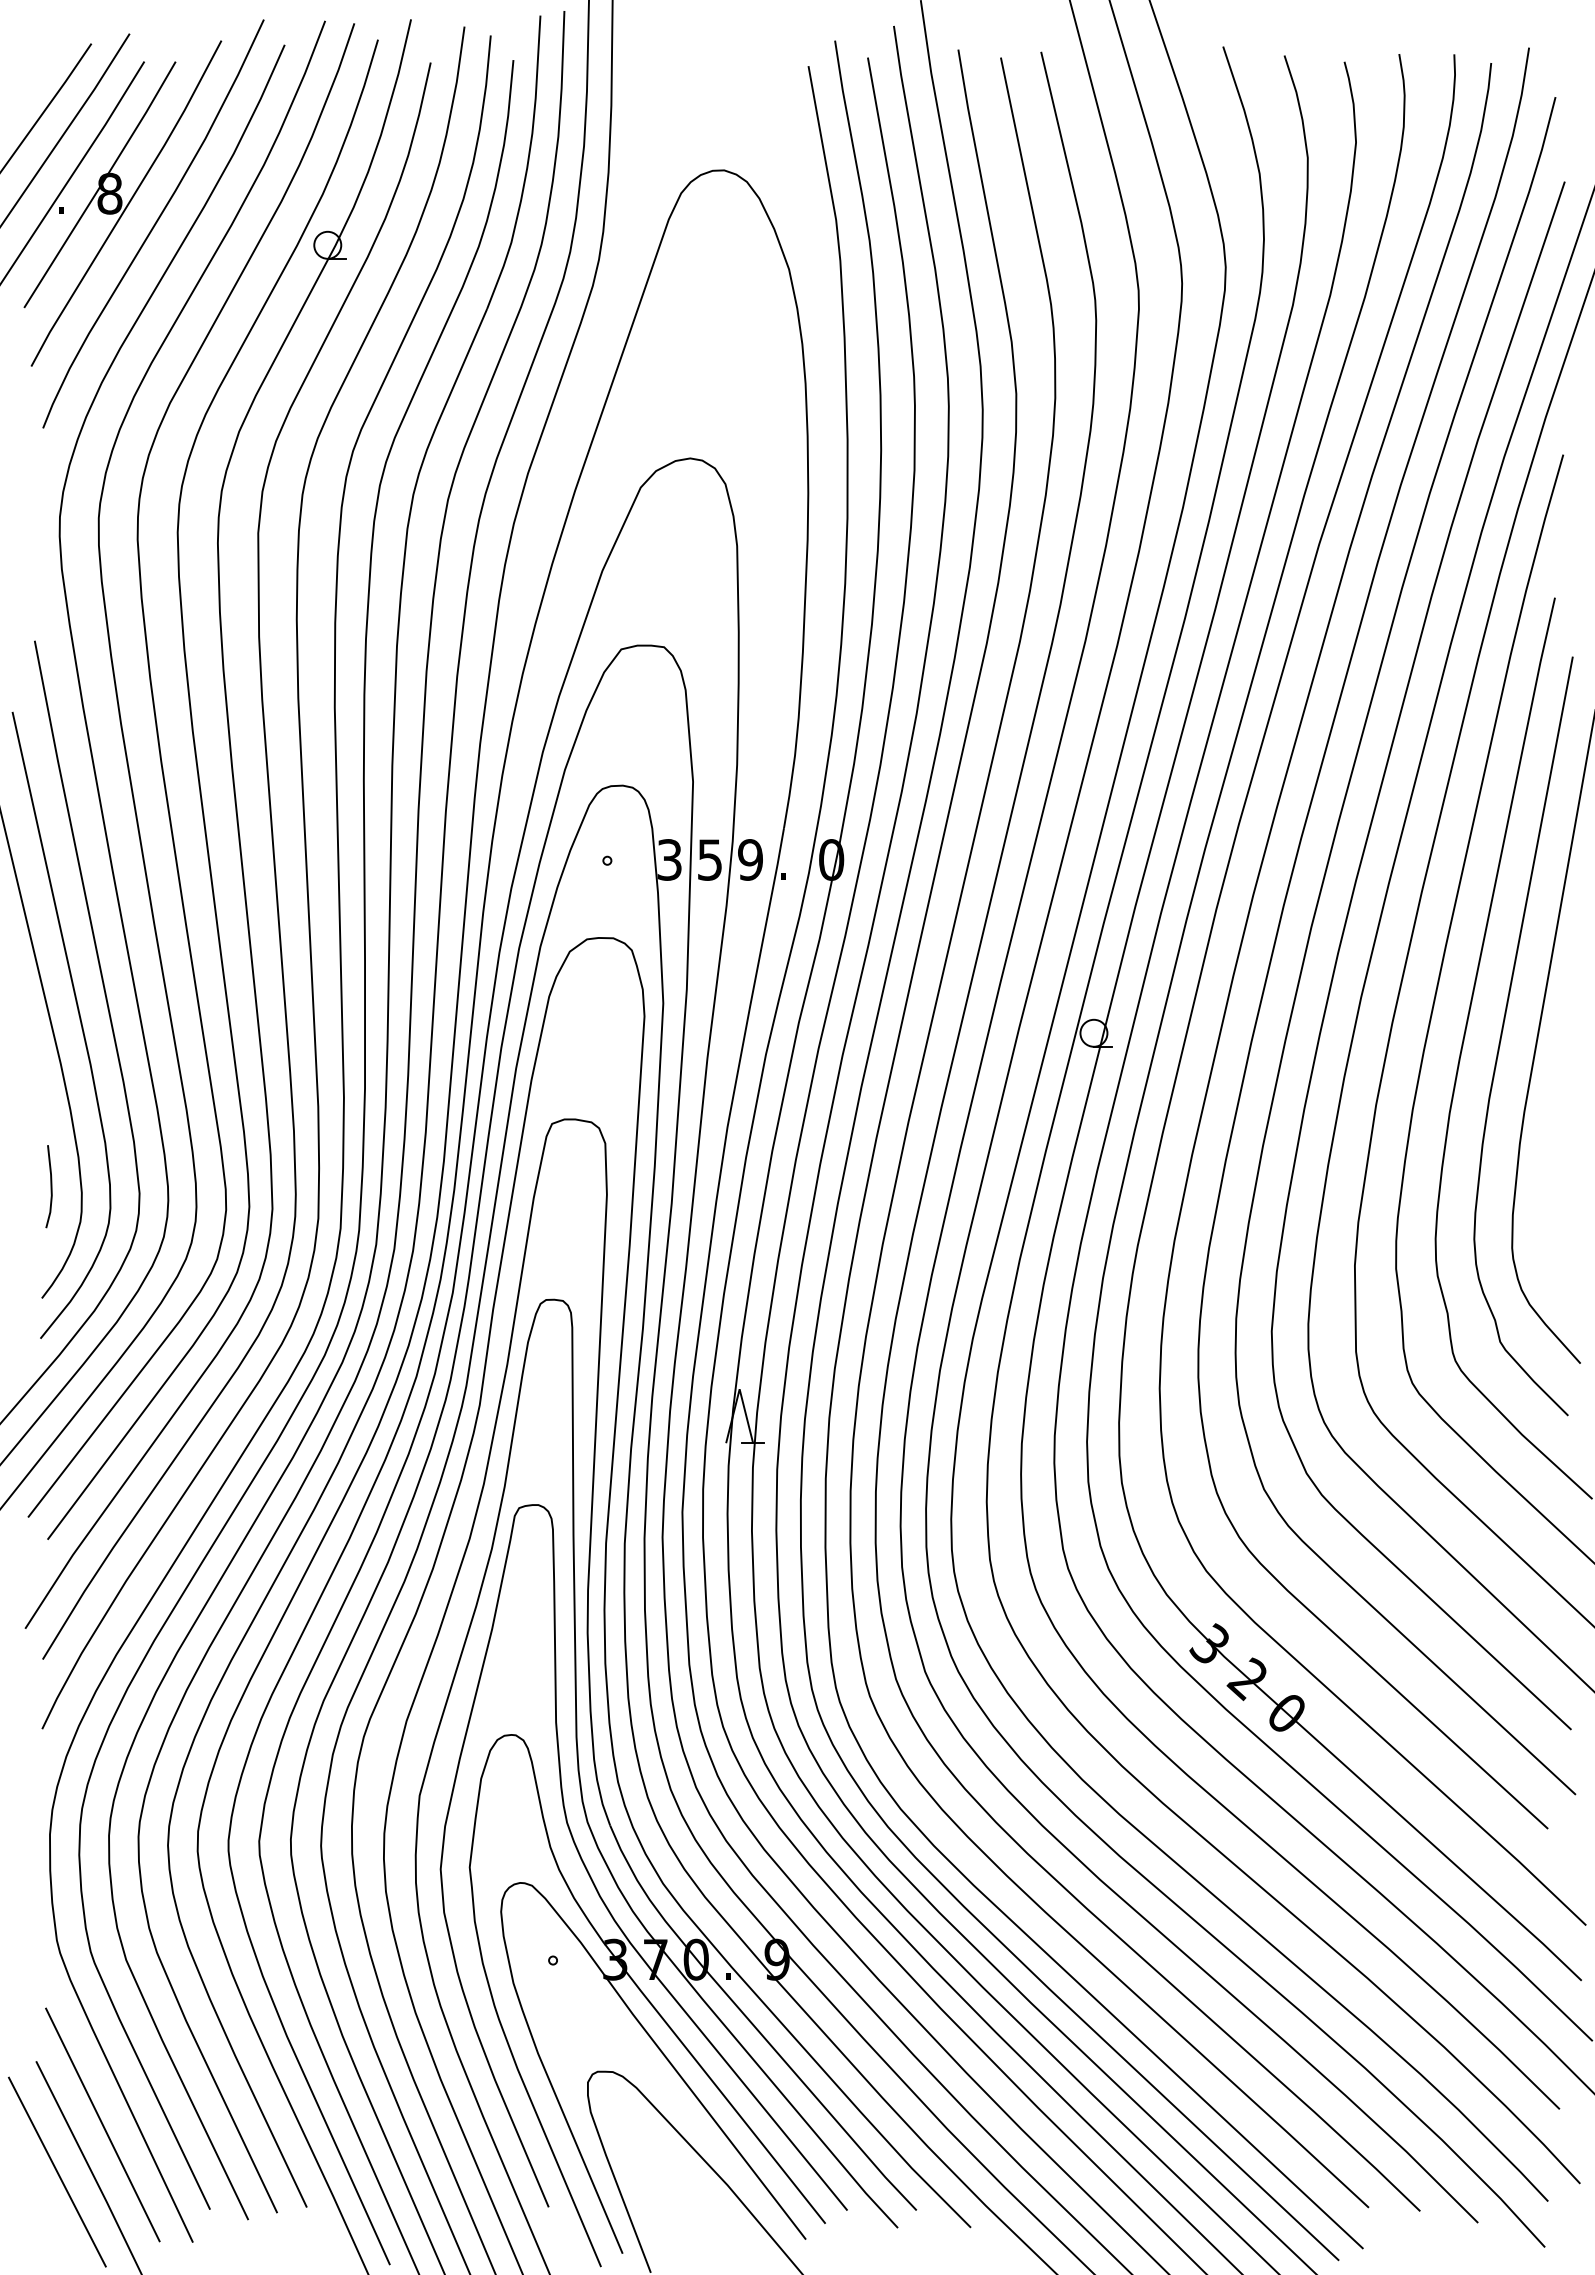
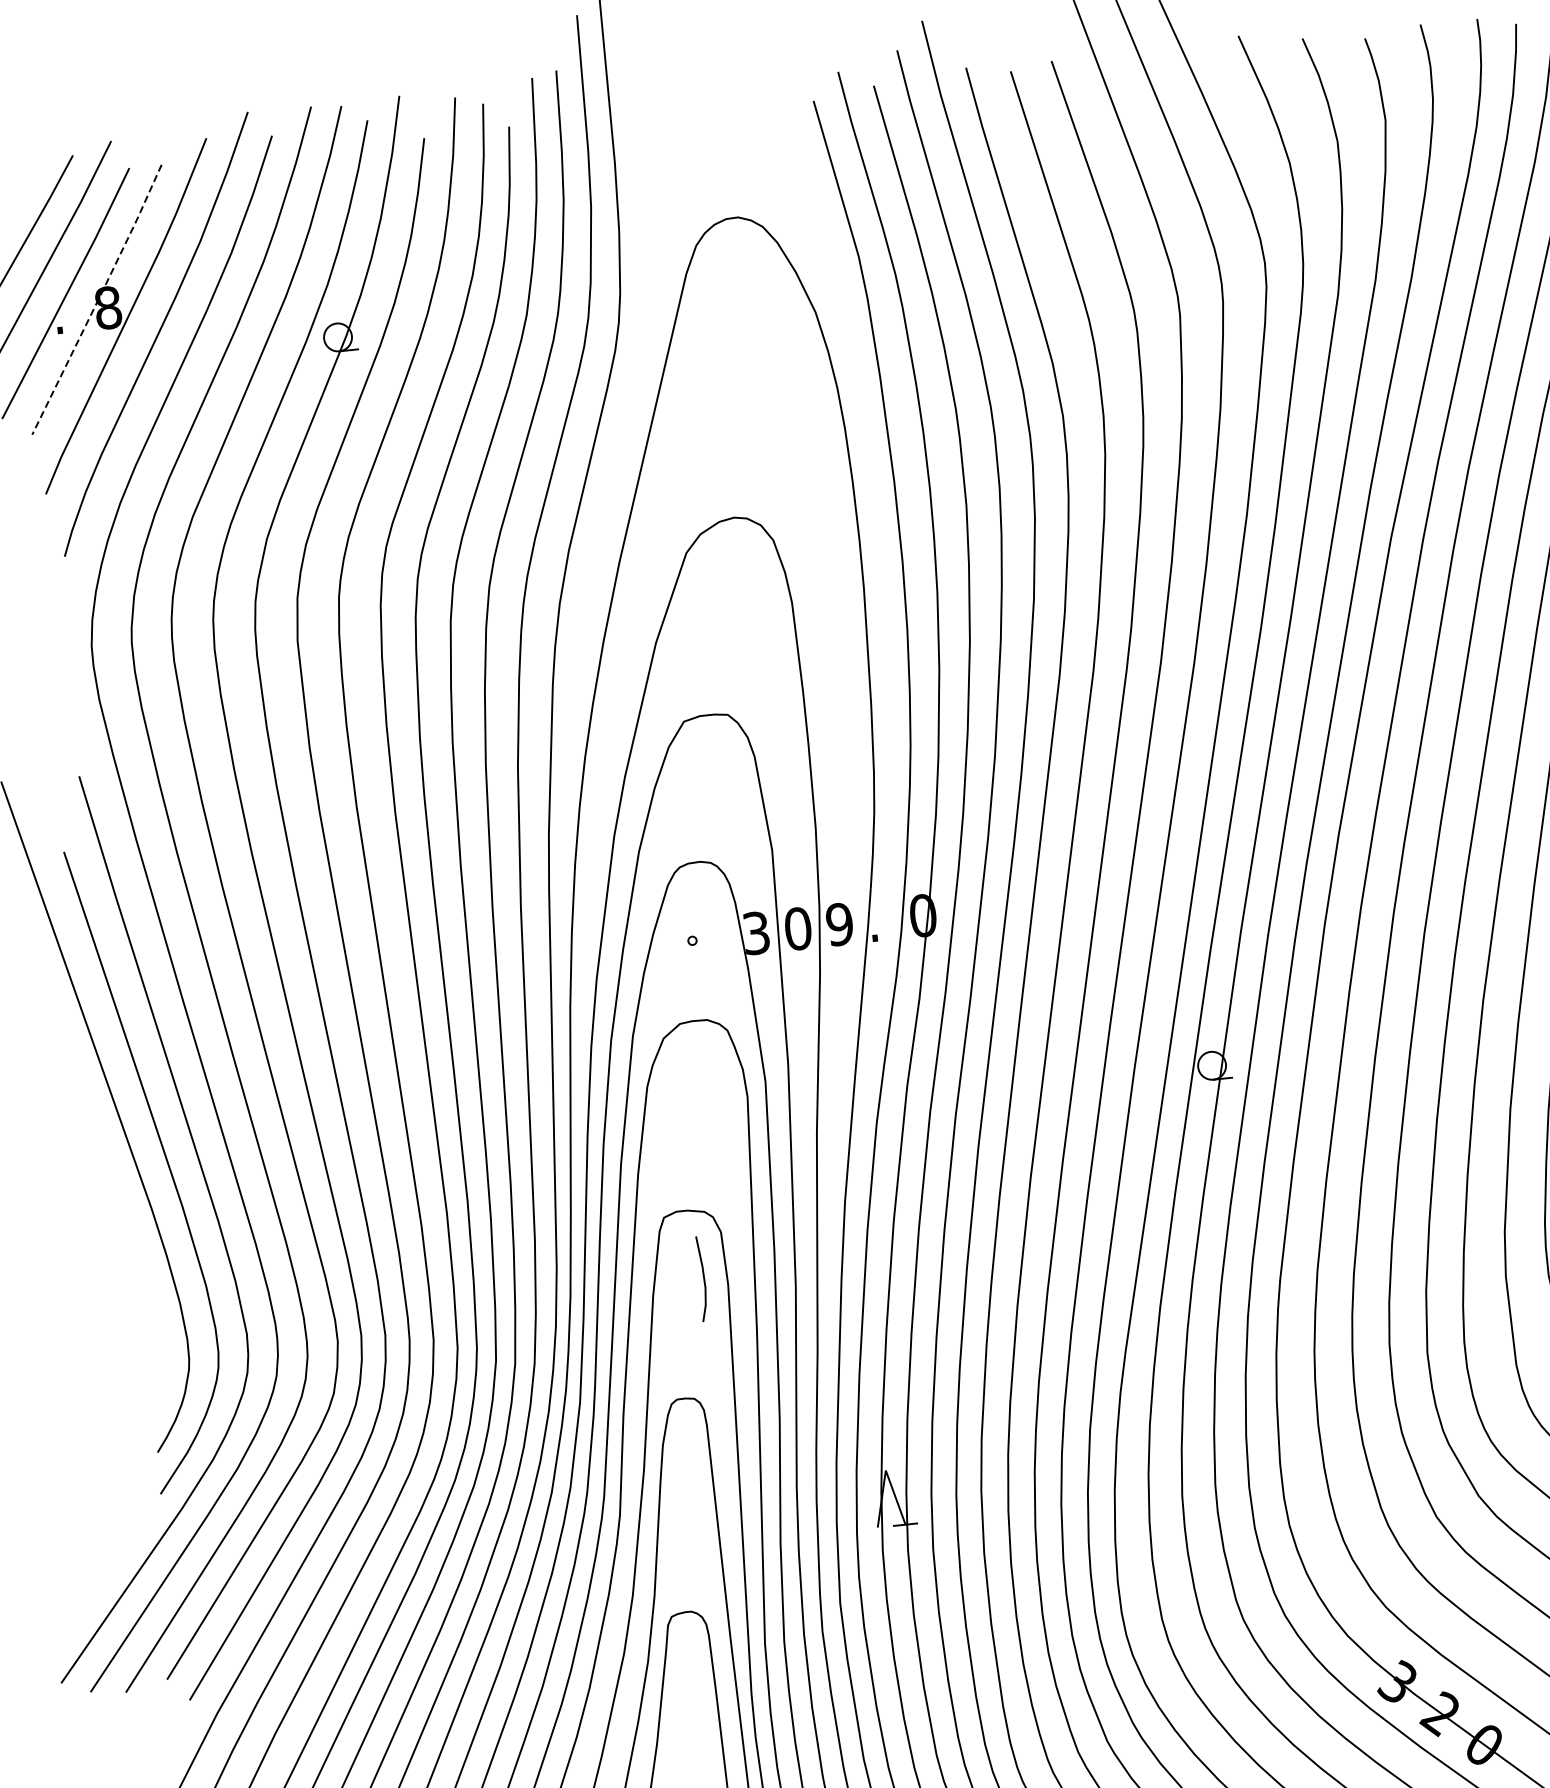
line: (101, 184) -> (98, 299), solid -> dashed
text: (709, 859) -> (797, 928), 5 -> 0
line: (50, 1186) -> (703, 1278), moved

